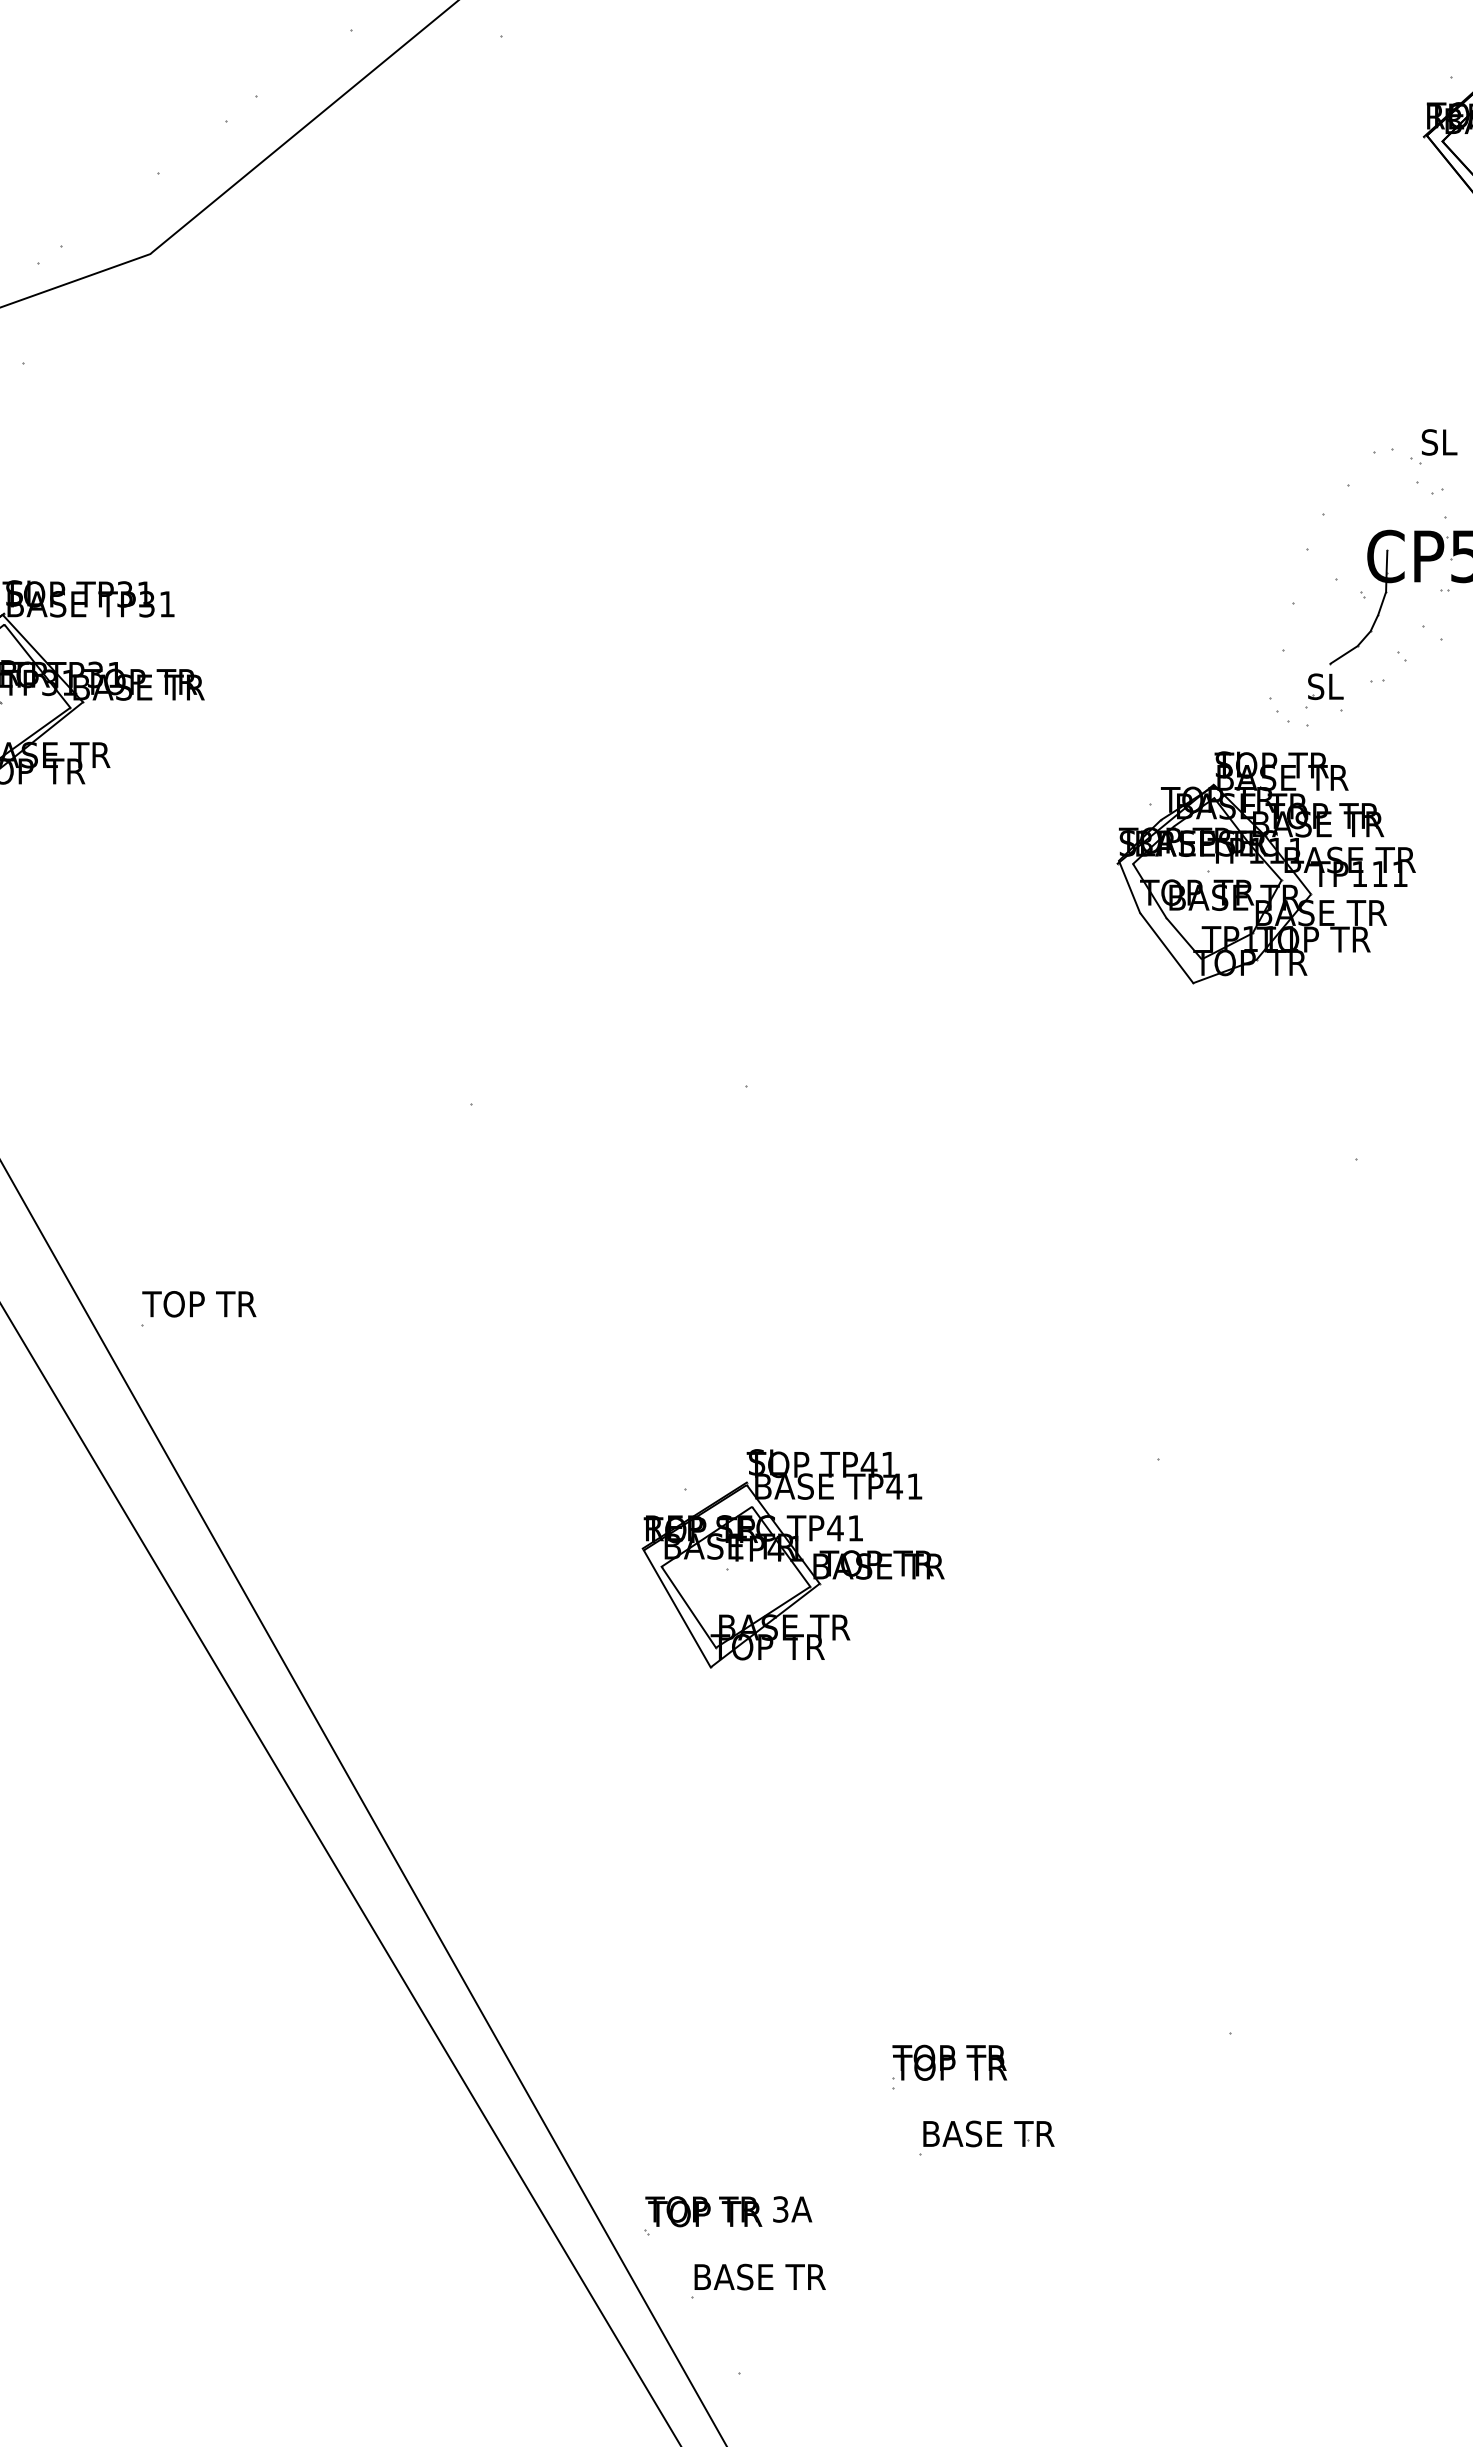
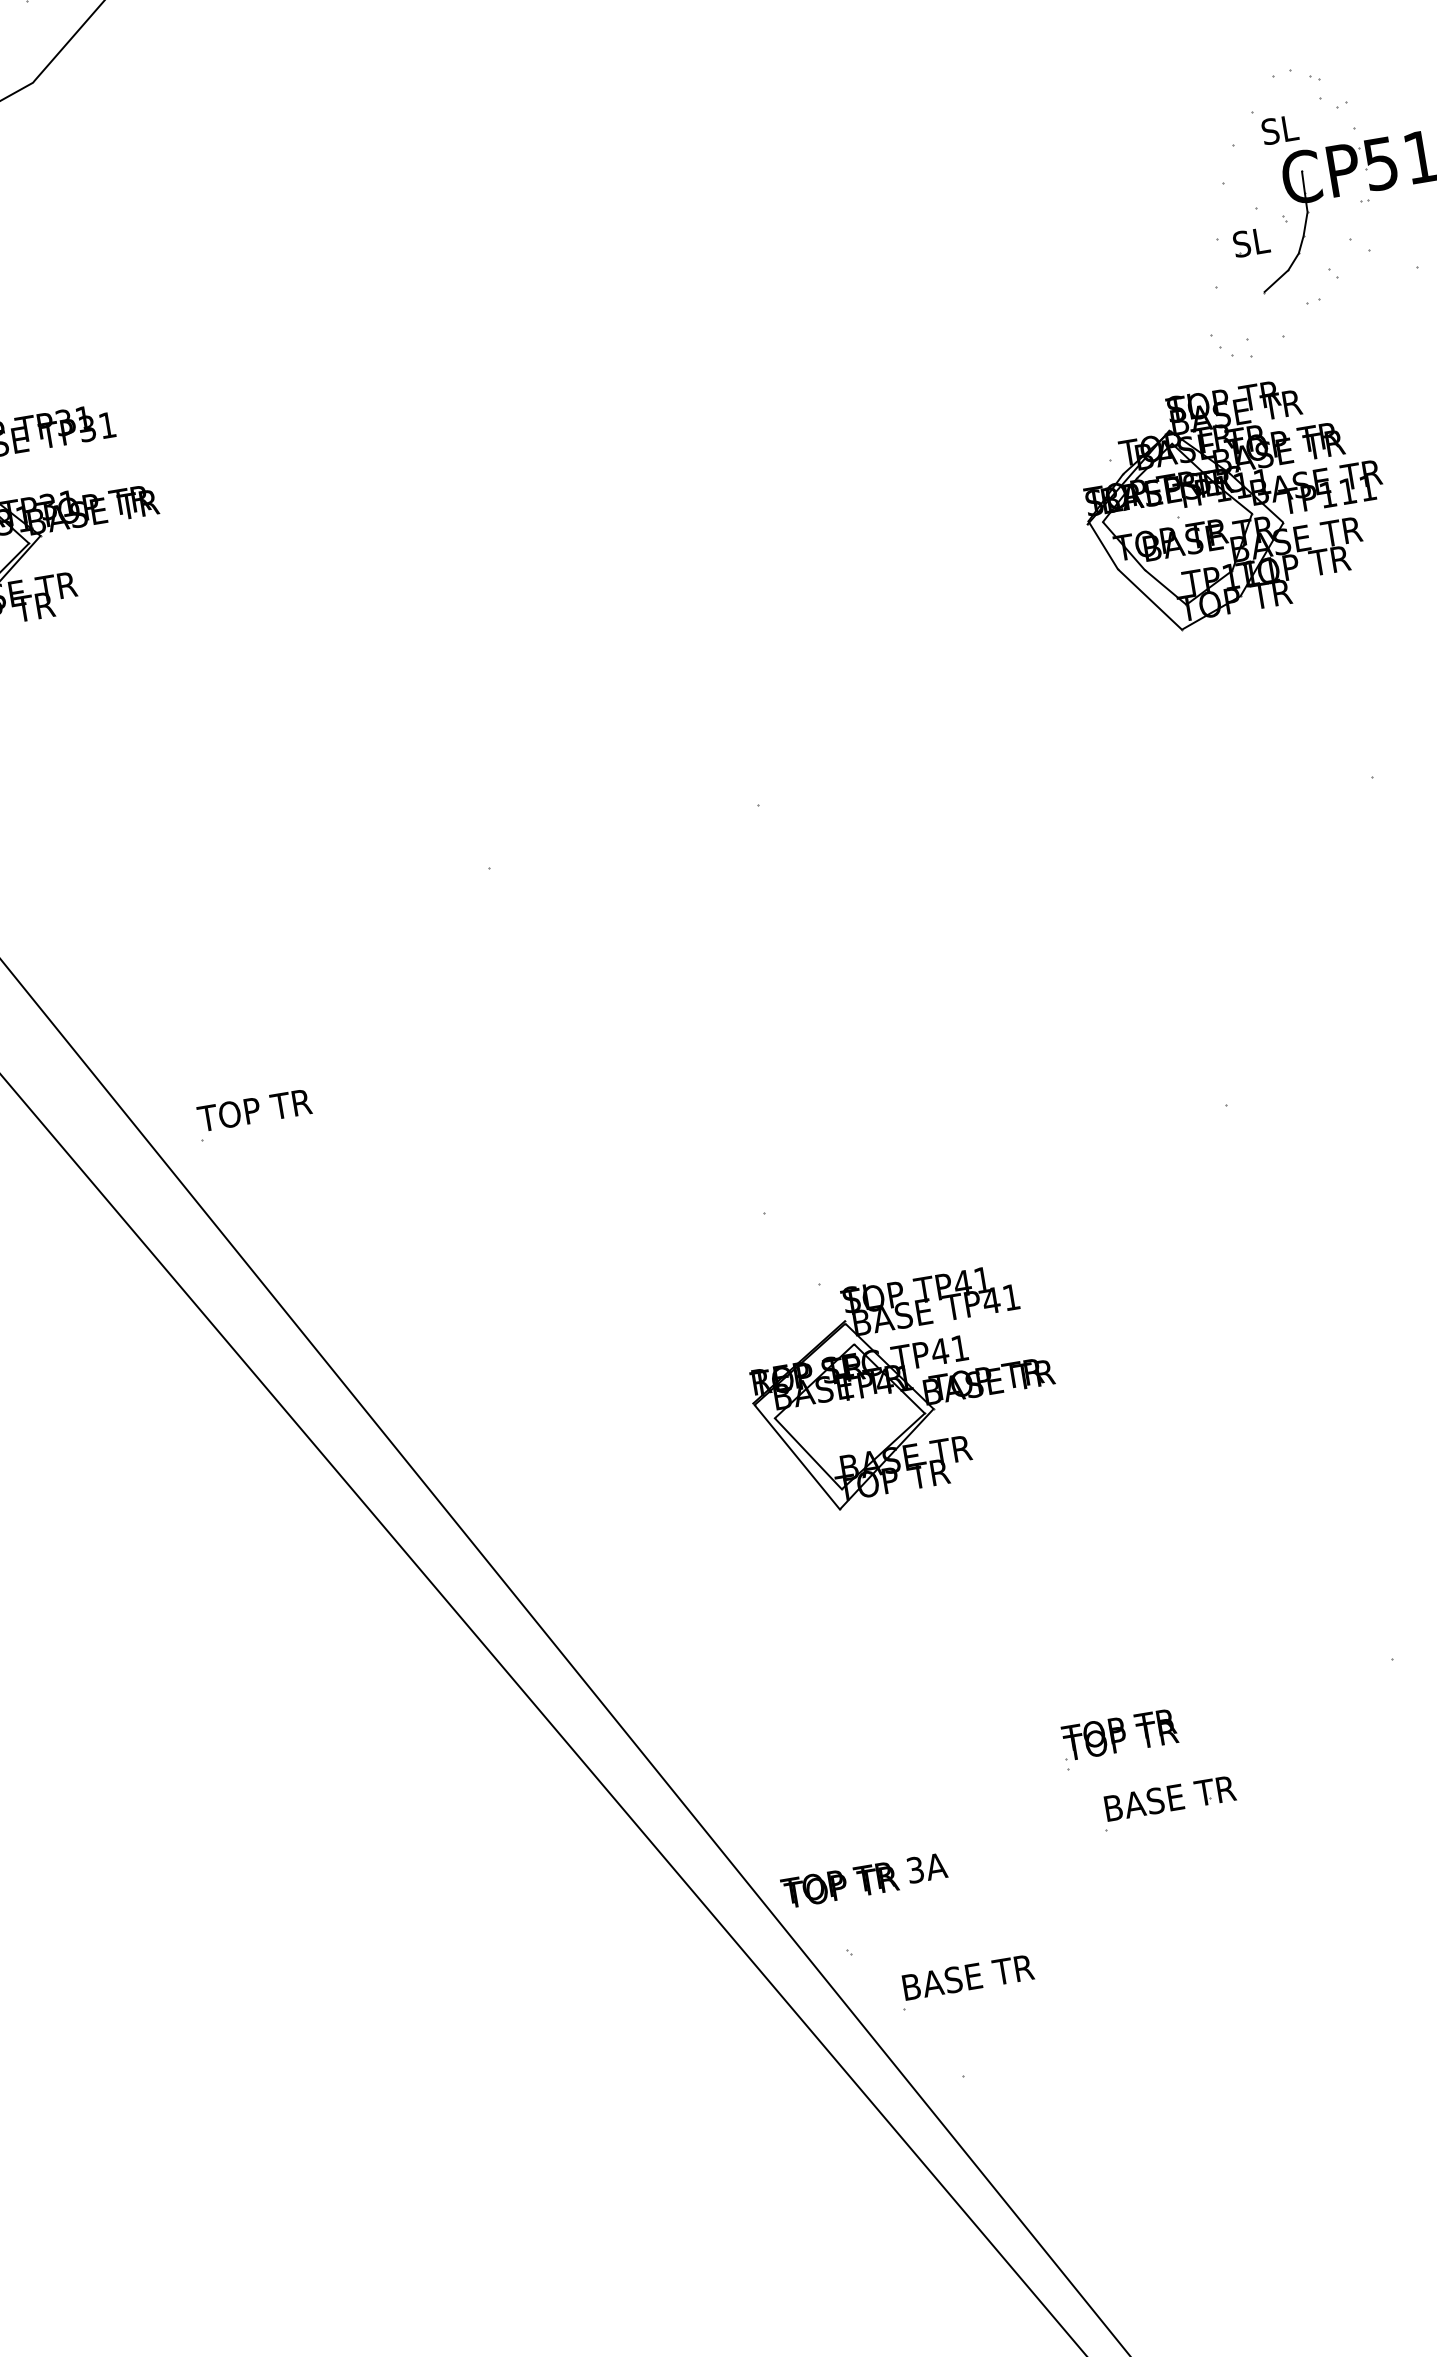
text: (1439, 442) -> (1280, 130), moved
part: (1325, 686) -> (1251, 242), moved
part: (792, 1558) -> (902, 1388), moved
text: (728, 2211) -> (864, 1880), moved

